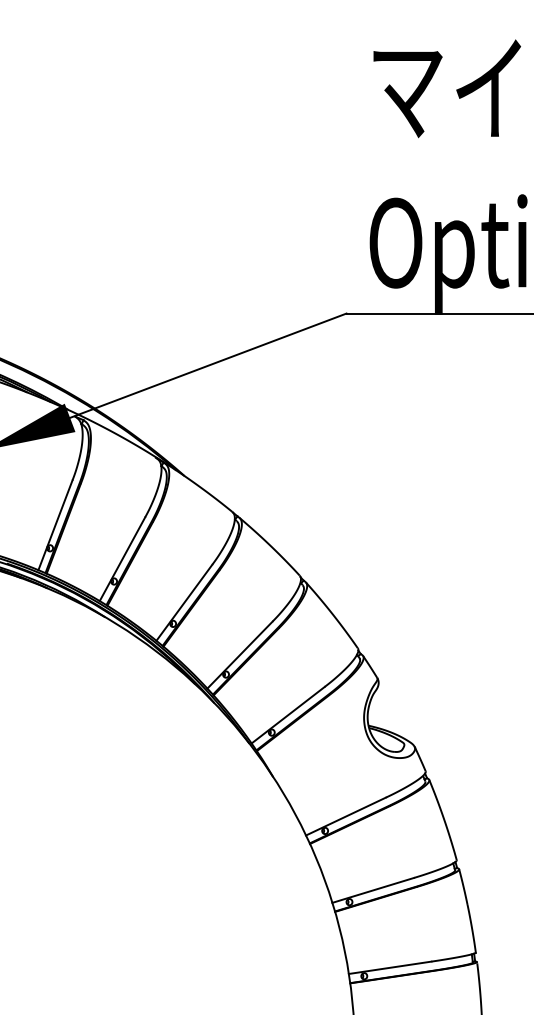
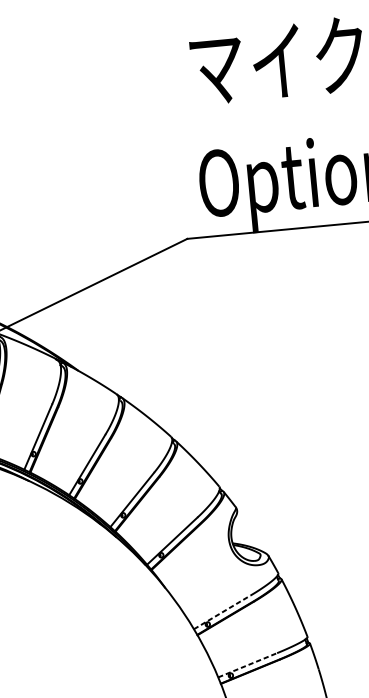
line: (346, 816) -> (222, 612), solid -> dashed
line: (373, 890) -> (247, 665), solid -> dashed

